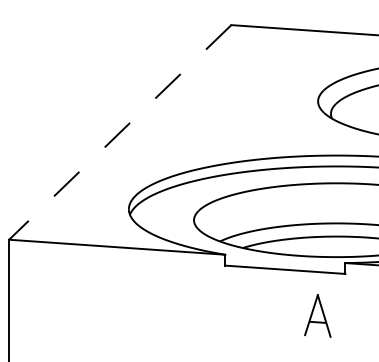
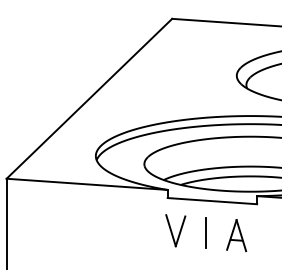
line: (120, 133) -> (89, 99), dashed -> solid
part: (235, 309) -> (175, 230), added
line: (277, 311) -> (206, 232), added

